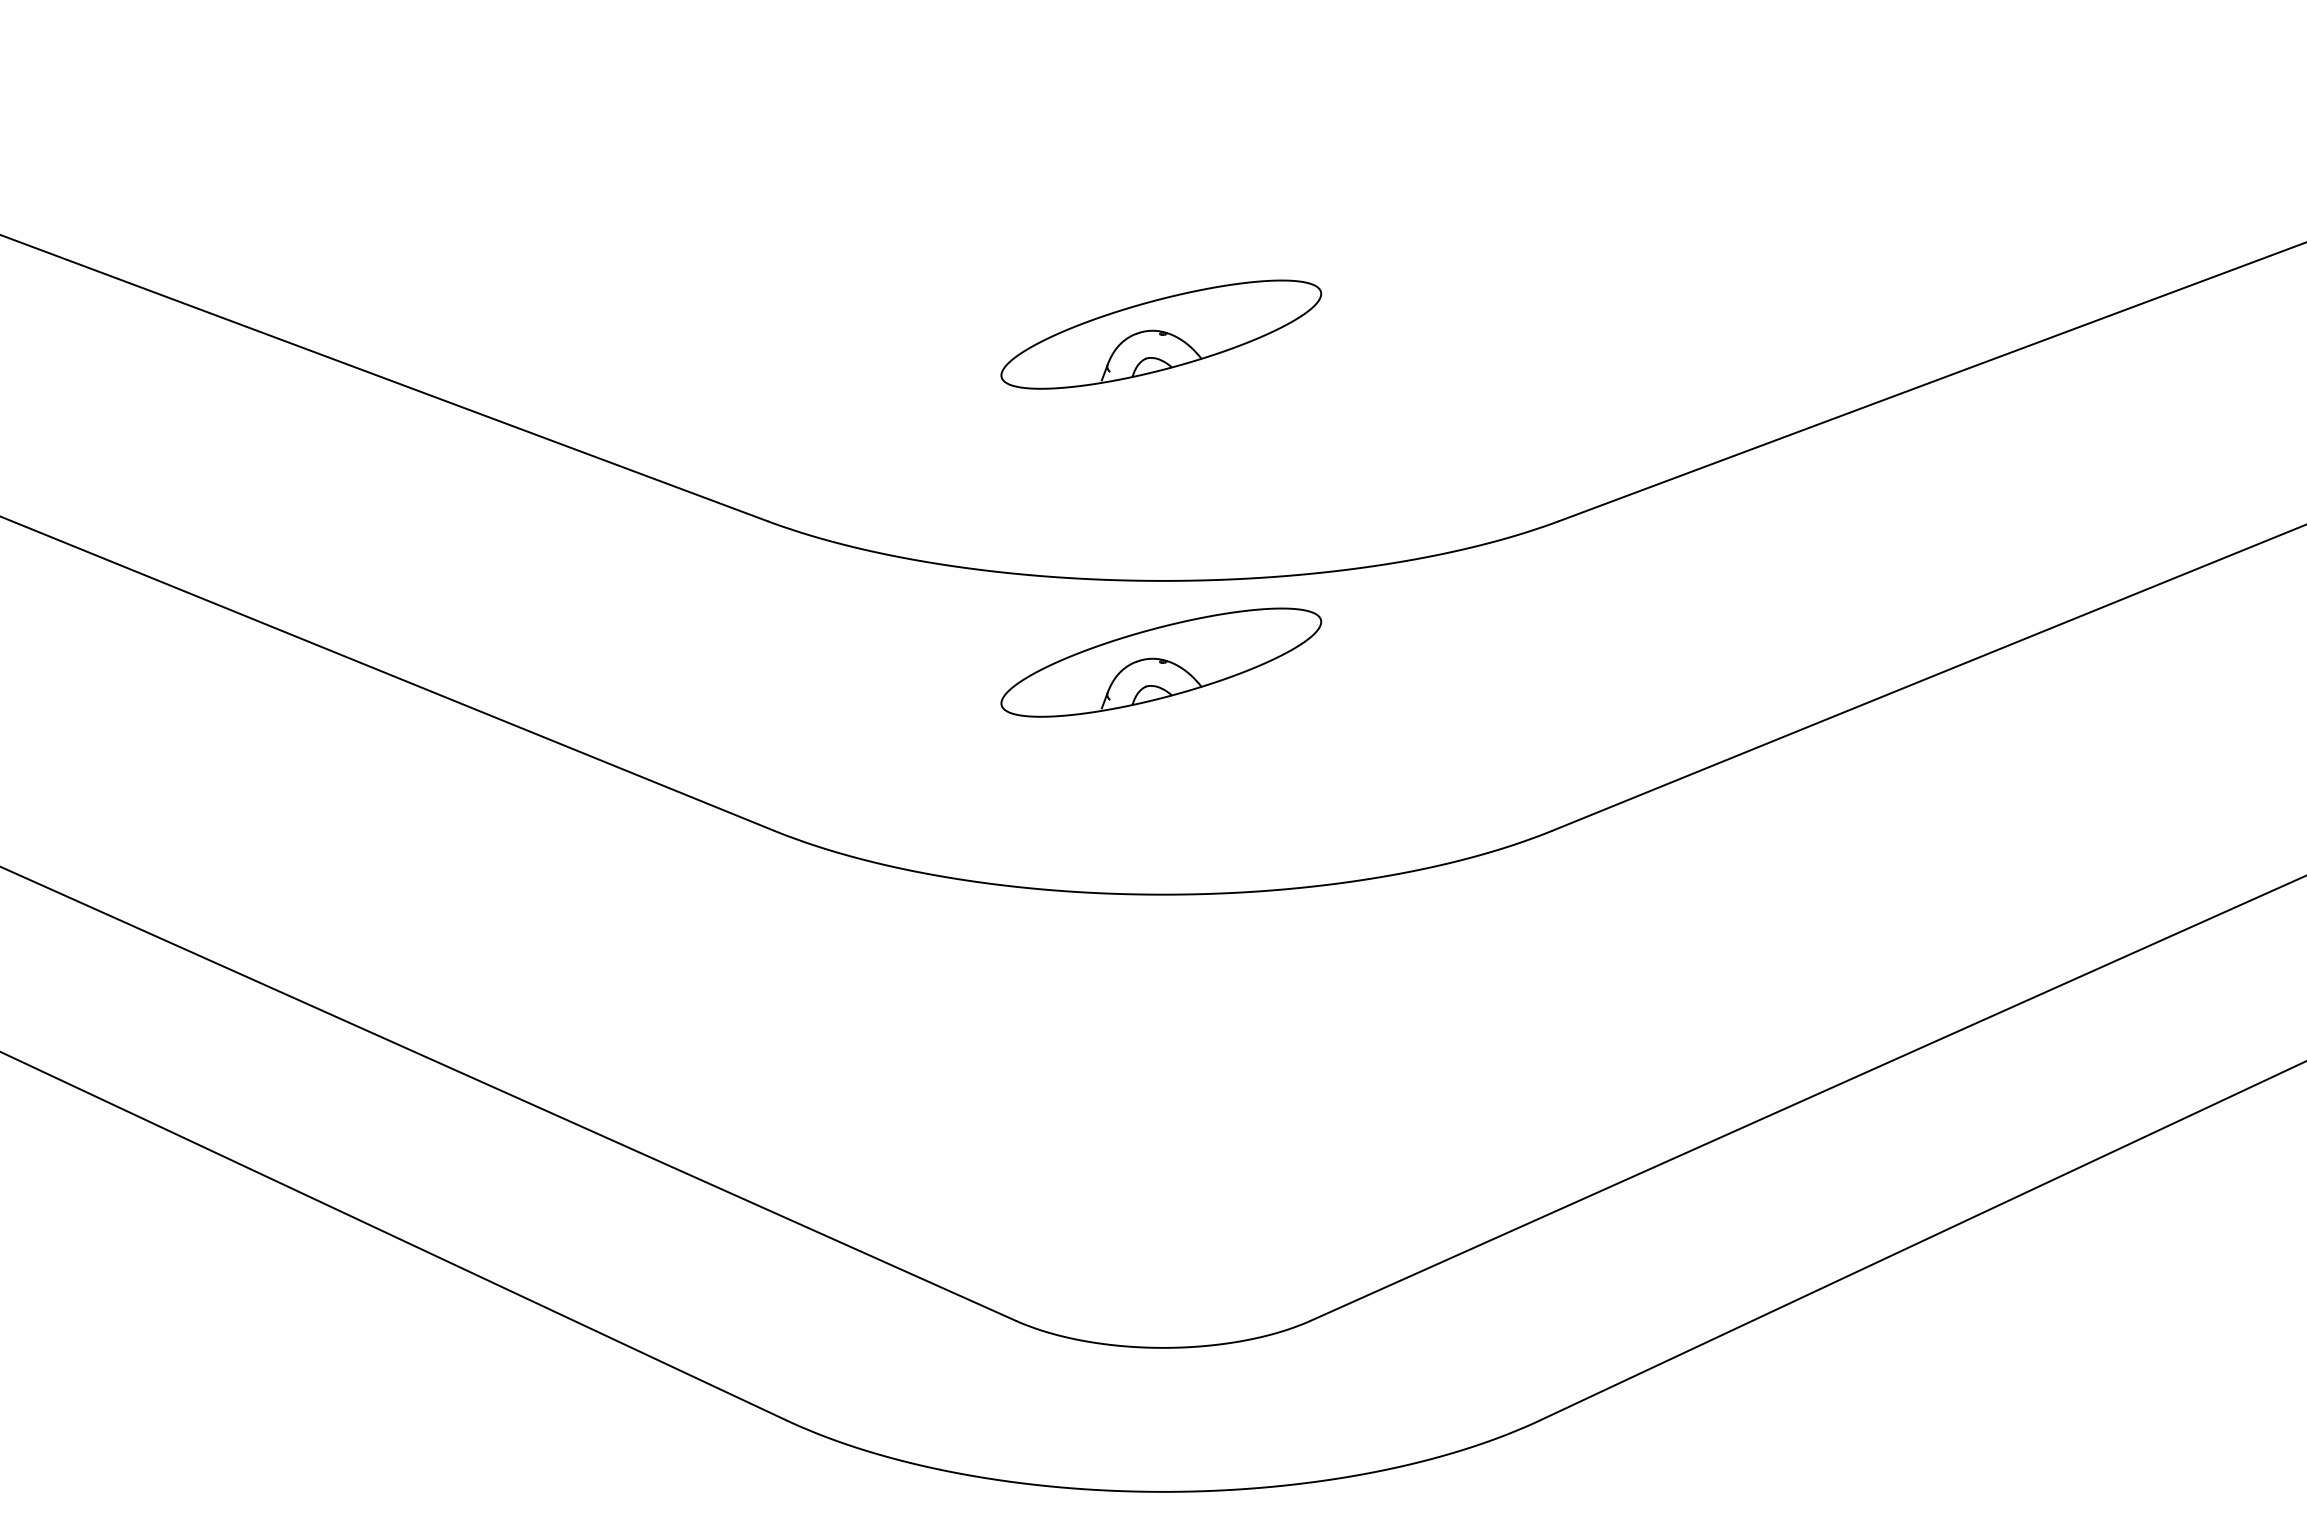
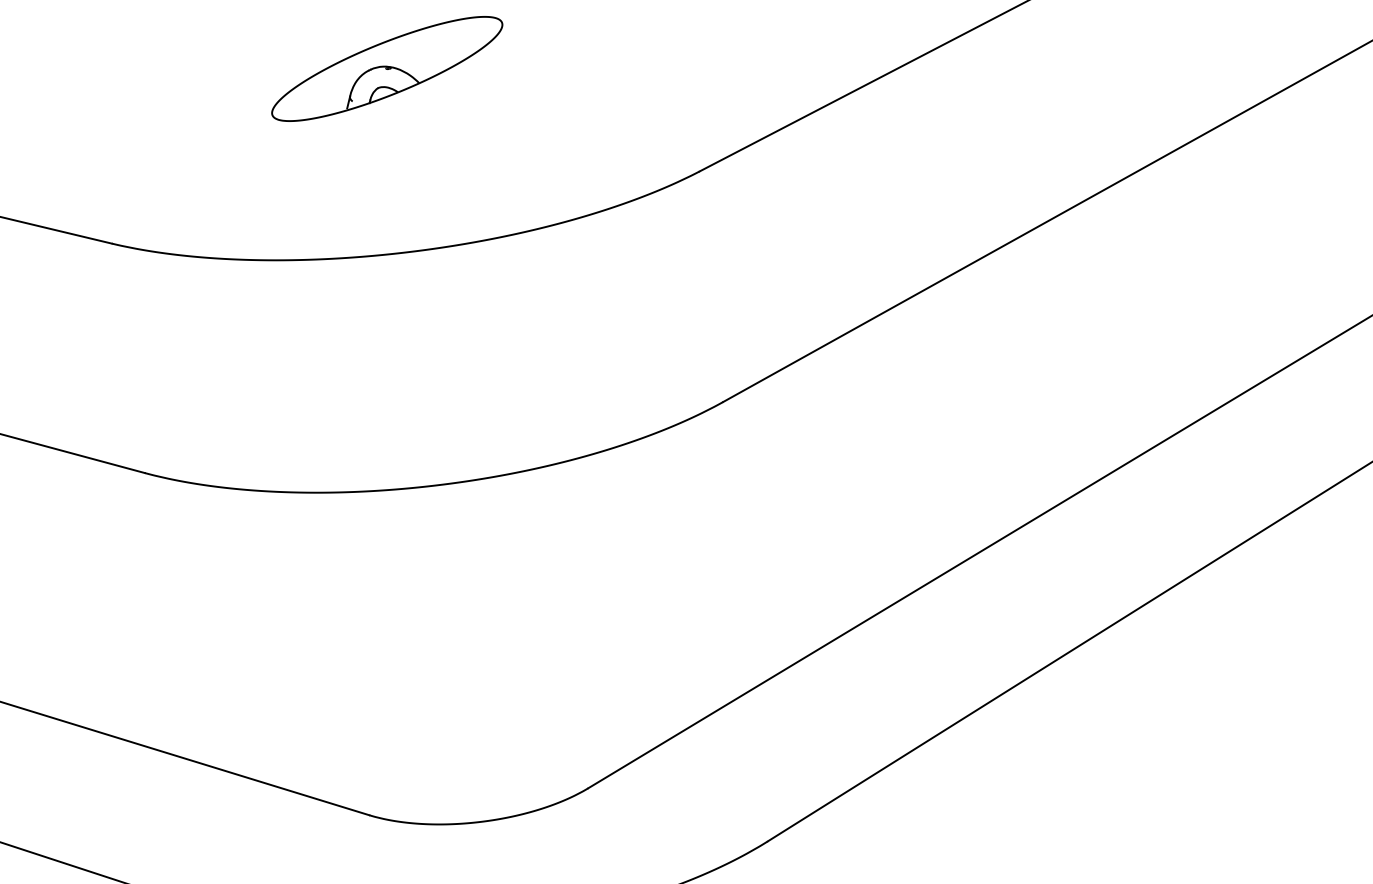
part: (1161, 662) -> (417, 312), removed

